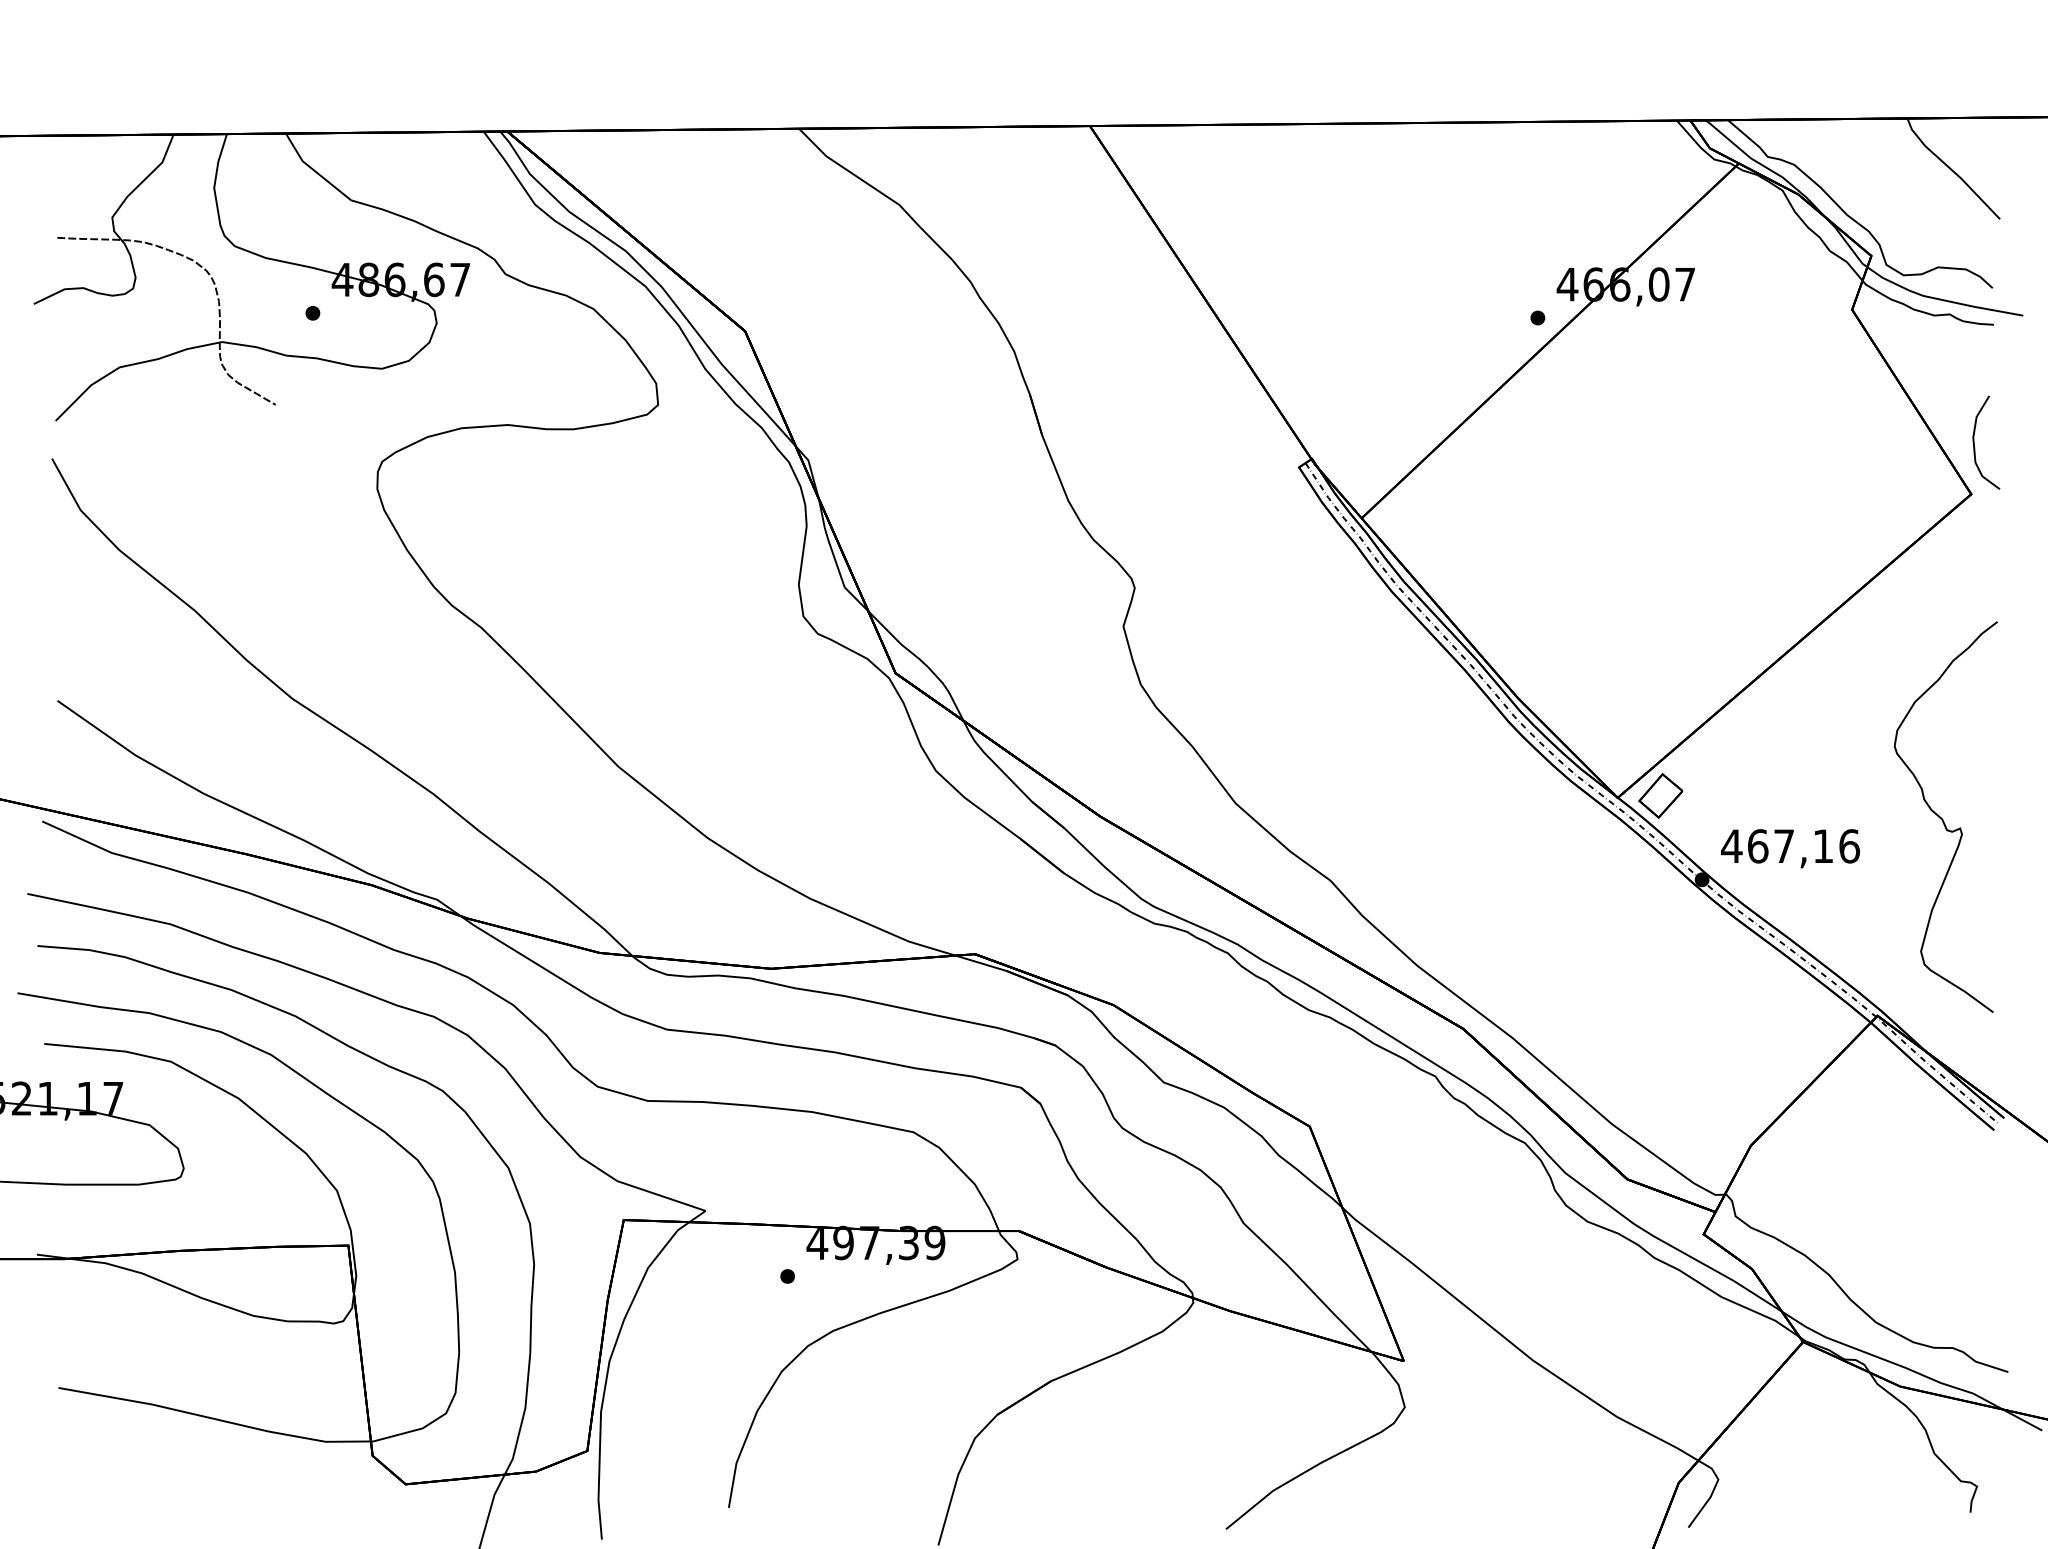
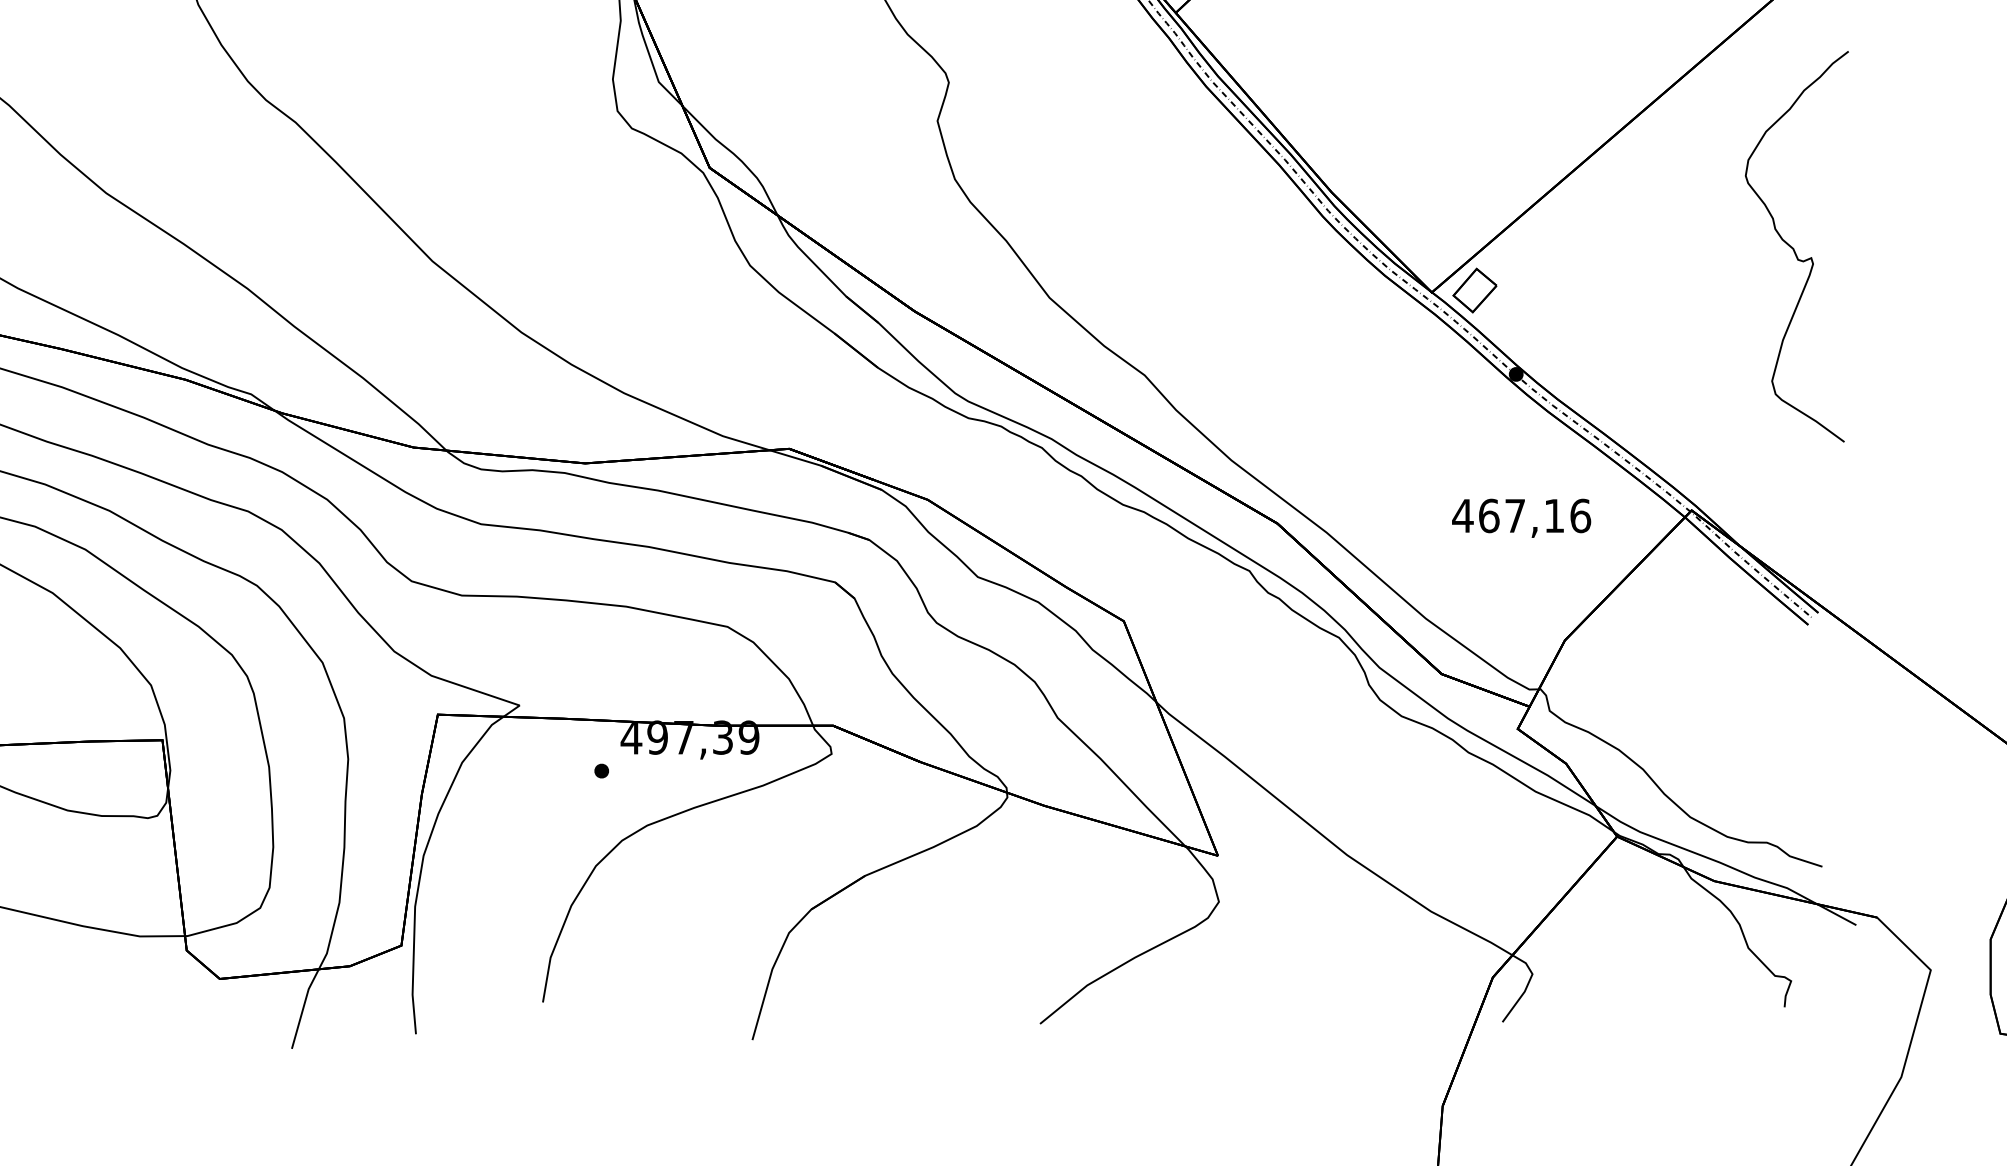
curve: (1942, 818) -> (1793, 248), moved
text: (1790, 848) -> (1521, 518), moved

